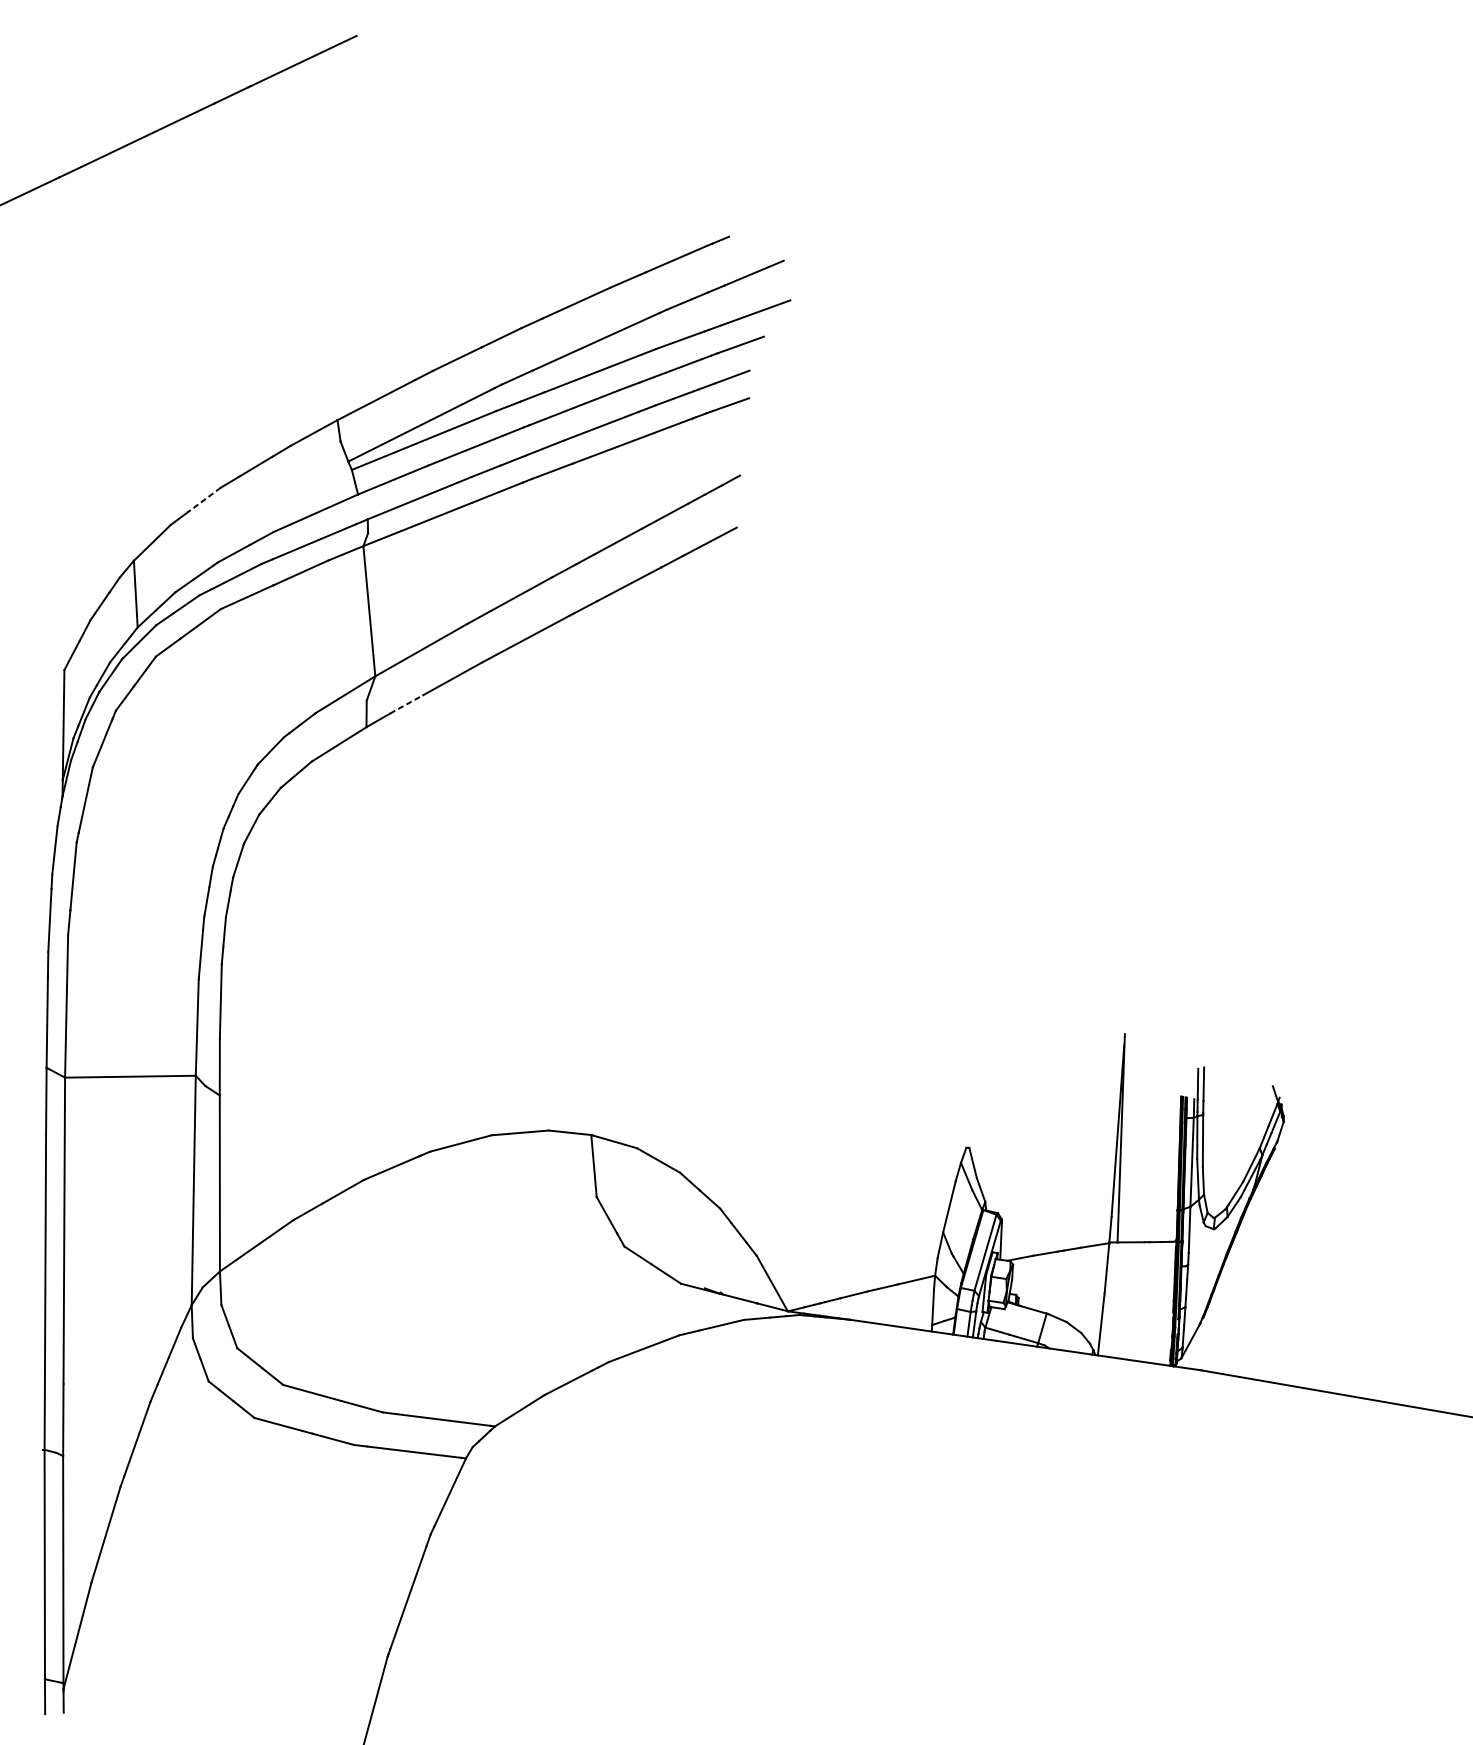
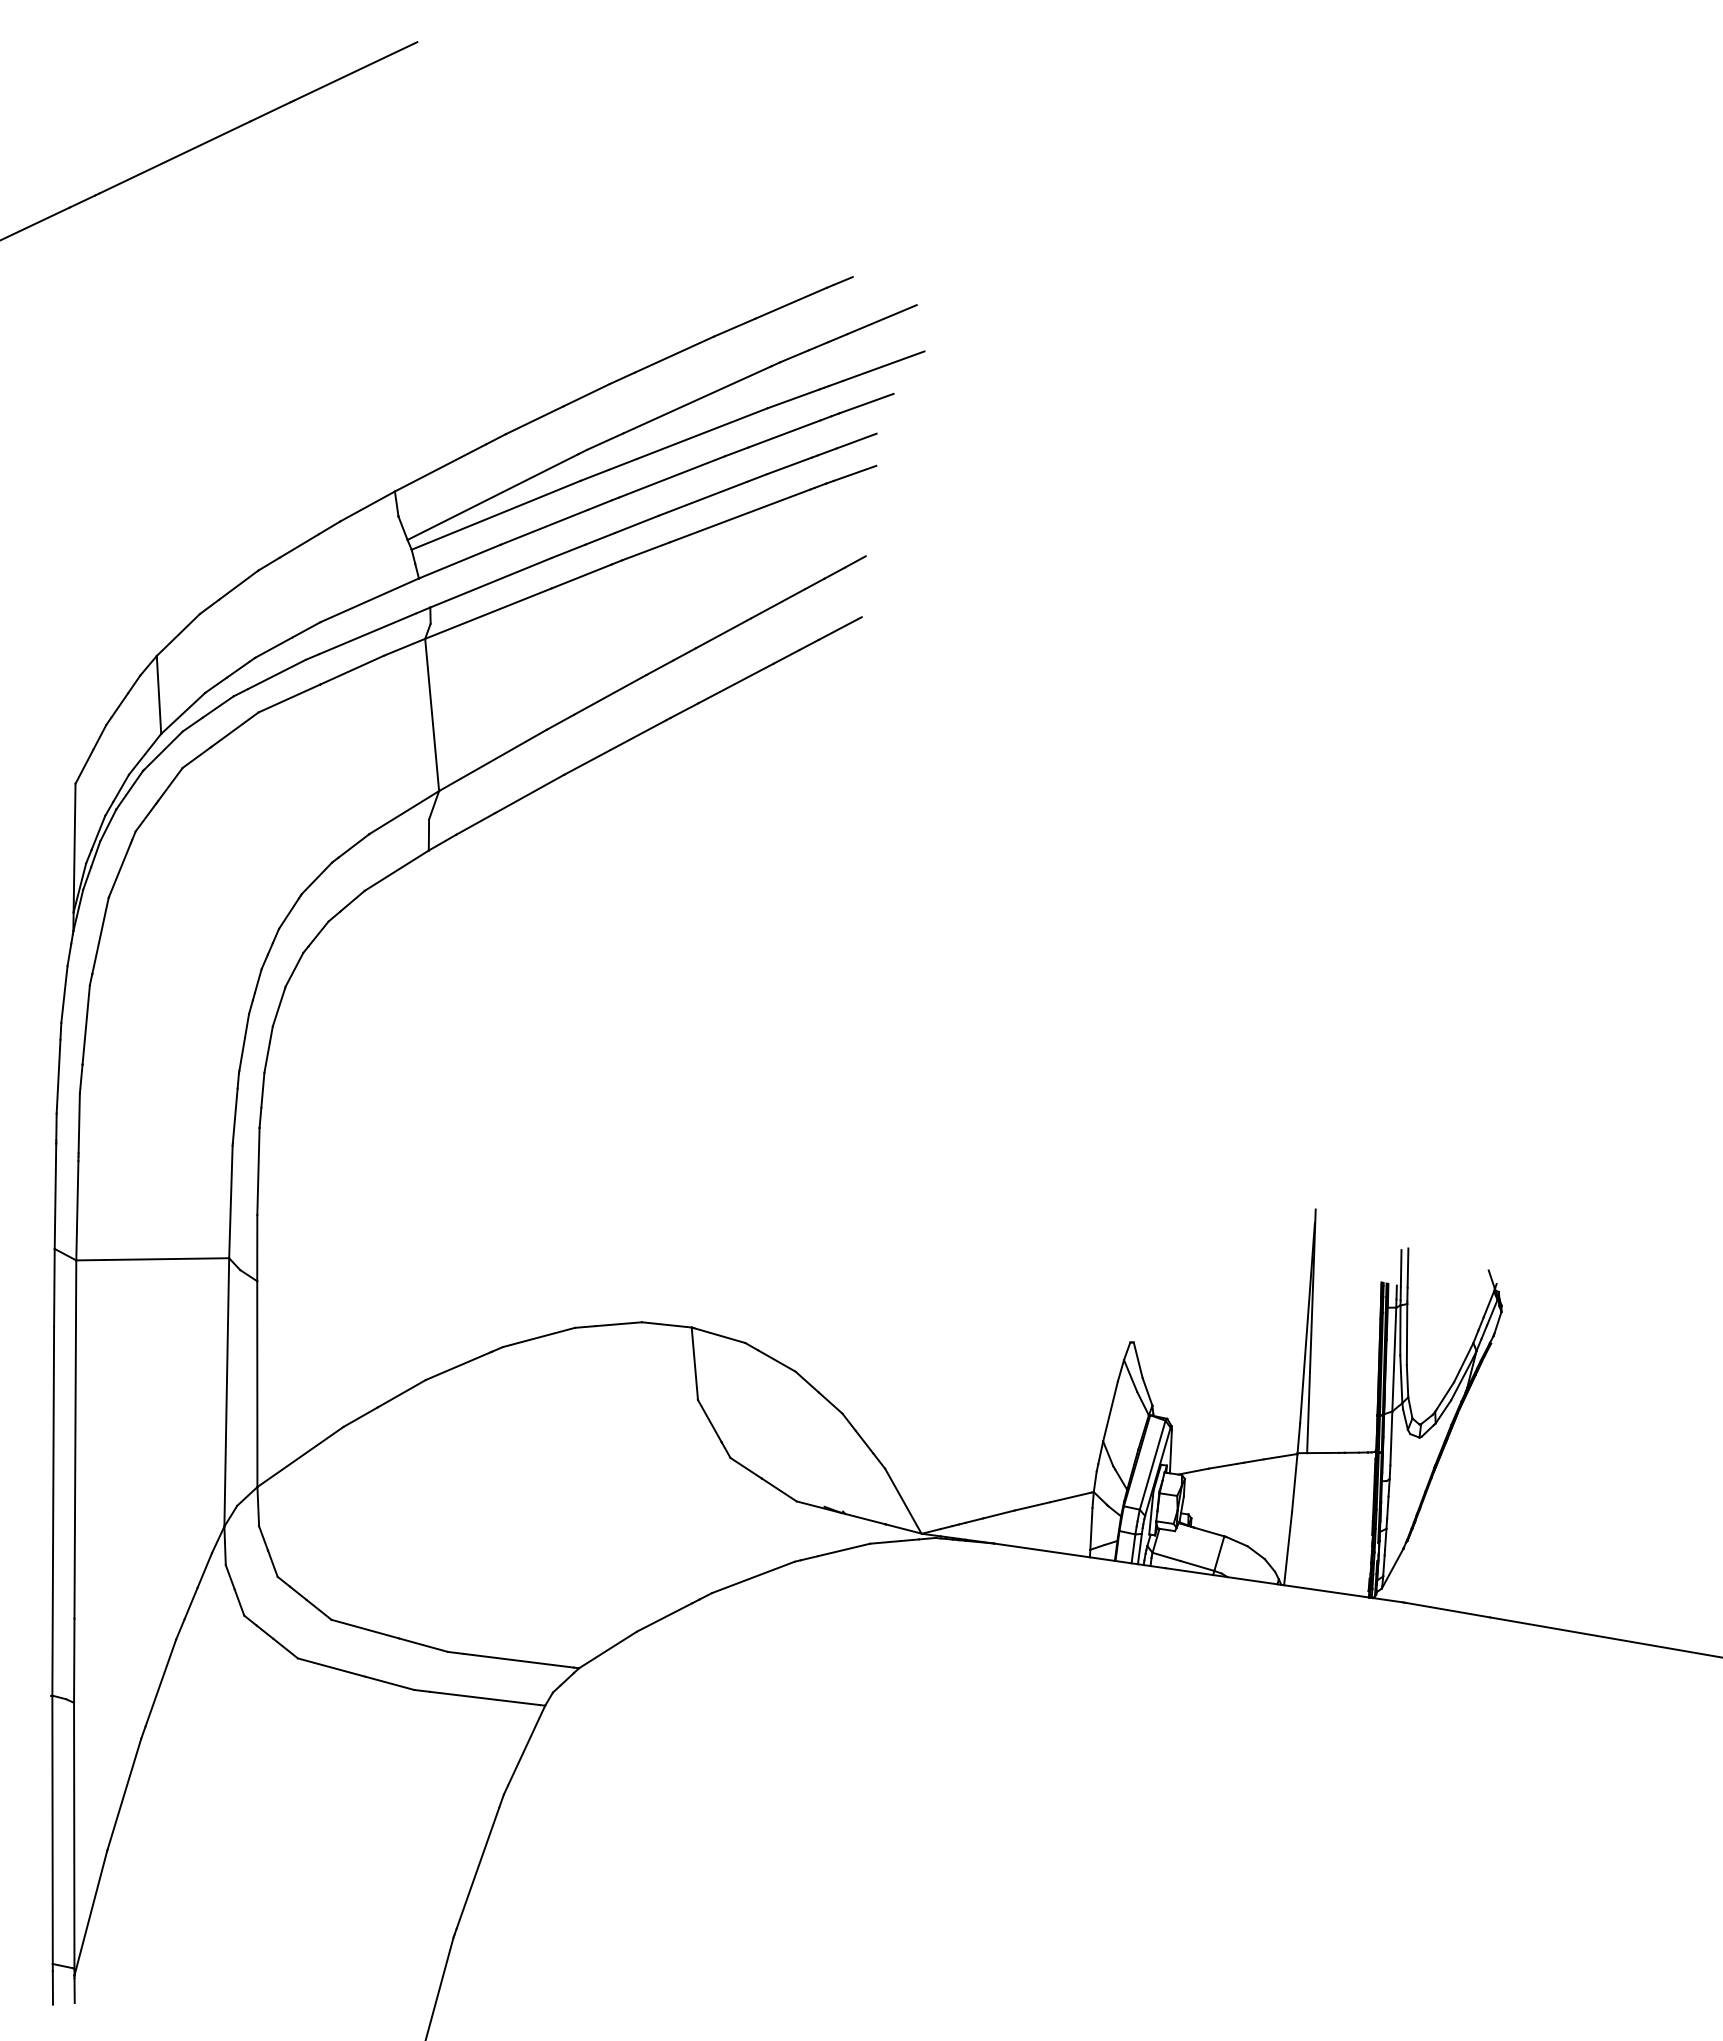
line: (203, 500) -> (238, 585), dashed -> solid
line: (407, 704) -> (476, 823), dashed -> solid

